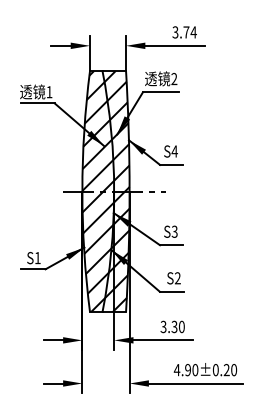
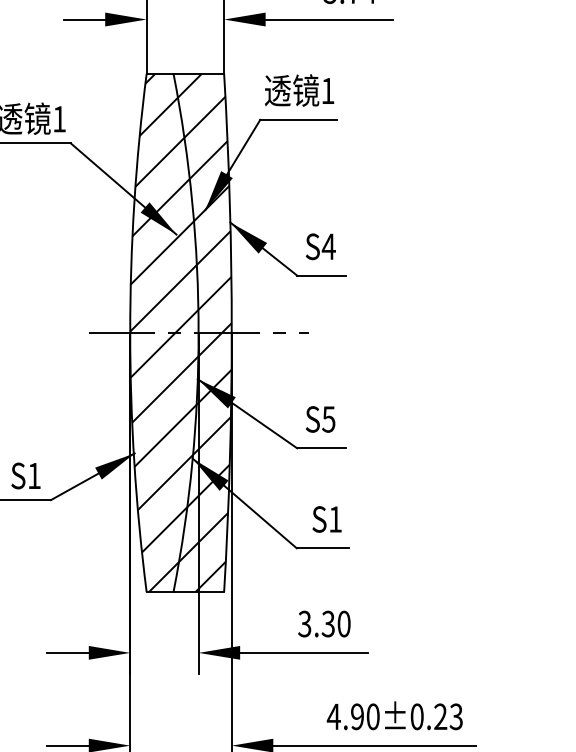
text: (174, 78) -> (328, 89), 2 -> 1
text: (174, 231) -> (328, 418), S3 -> S5
text: (177, 278) -> (334, 519), S2 -> S1
text: (234, 369) -> (457, 715), 4.90±0.20 -> 4.90±0.23

